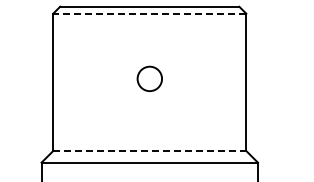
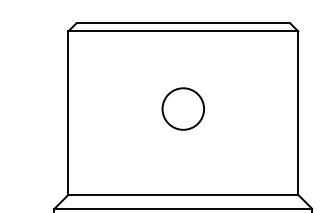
line: (149, 13) -> (183, 31), dashed -> solid
circle: (149, 78) -> (183, 108), size x1.43
line: (149, 151) -> (183, 195), dashed -> solid

